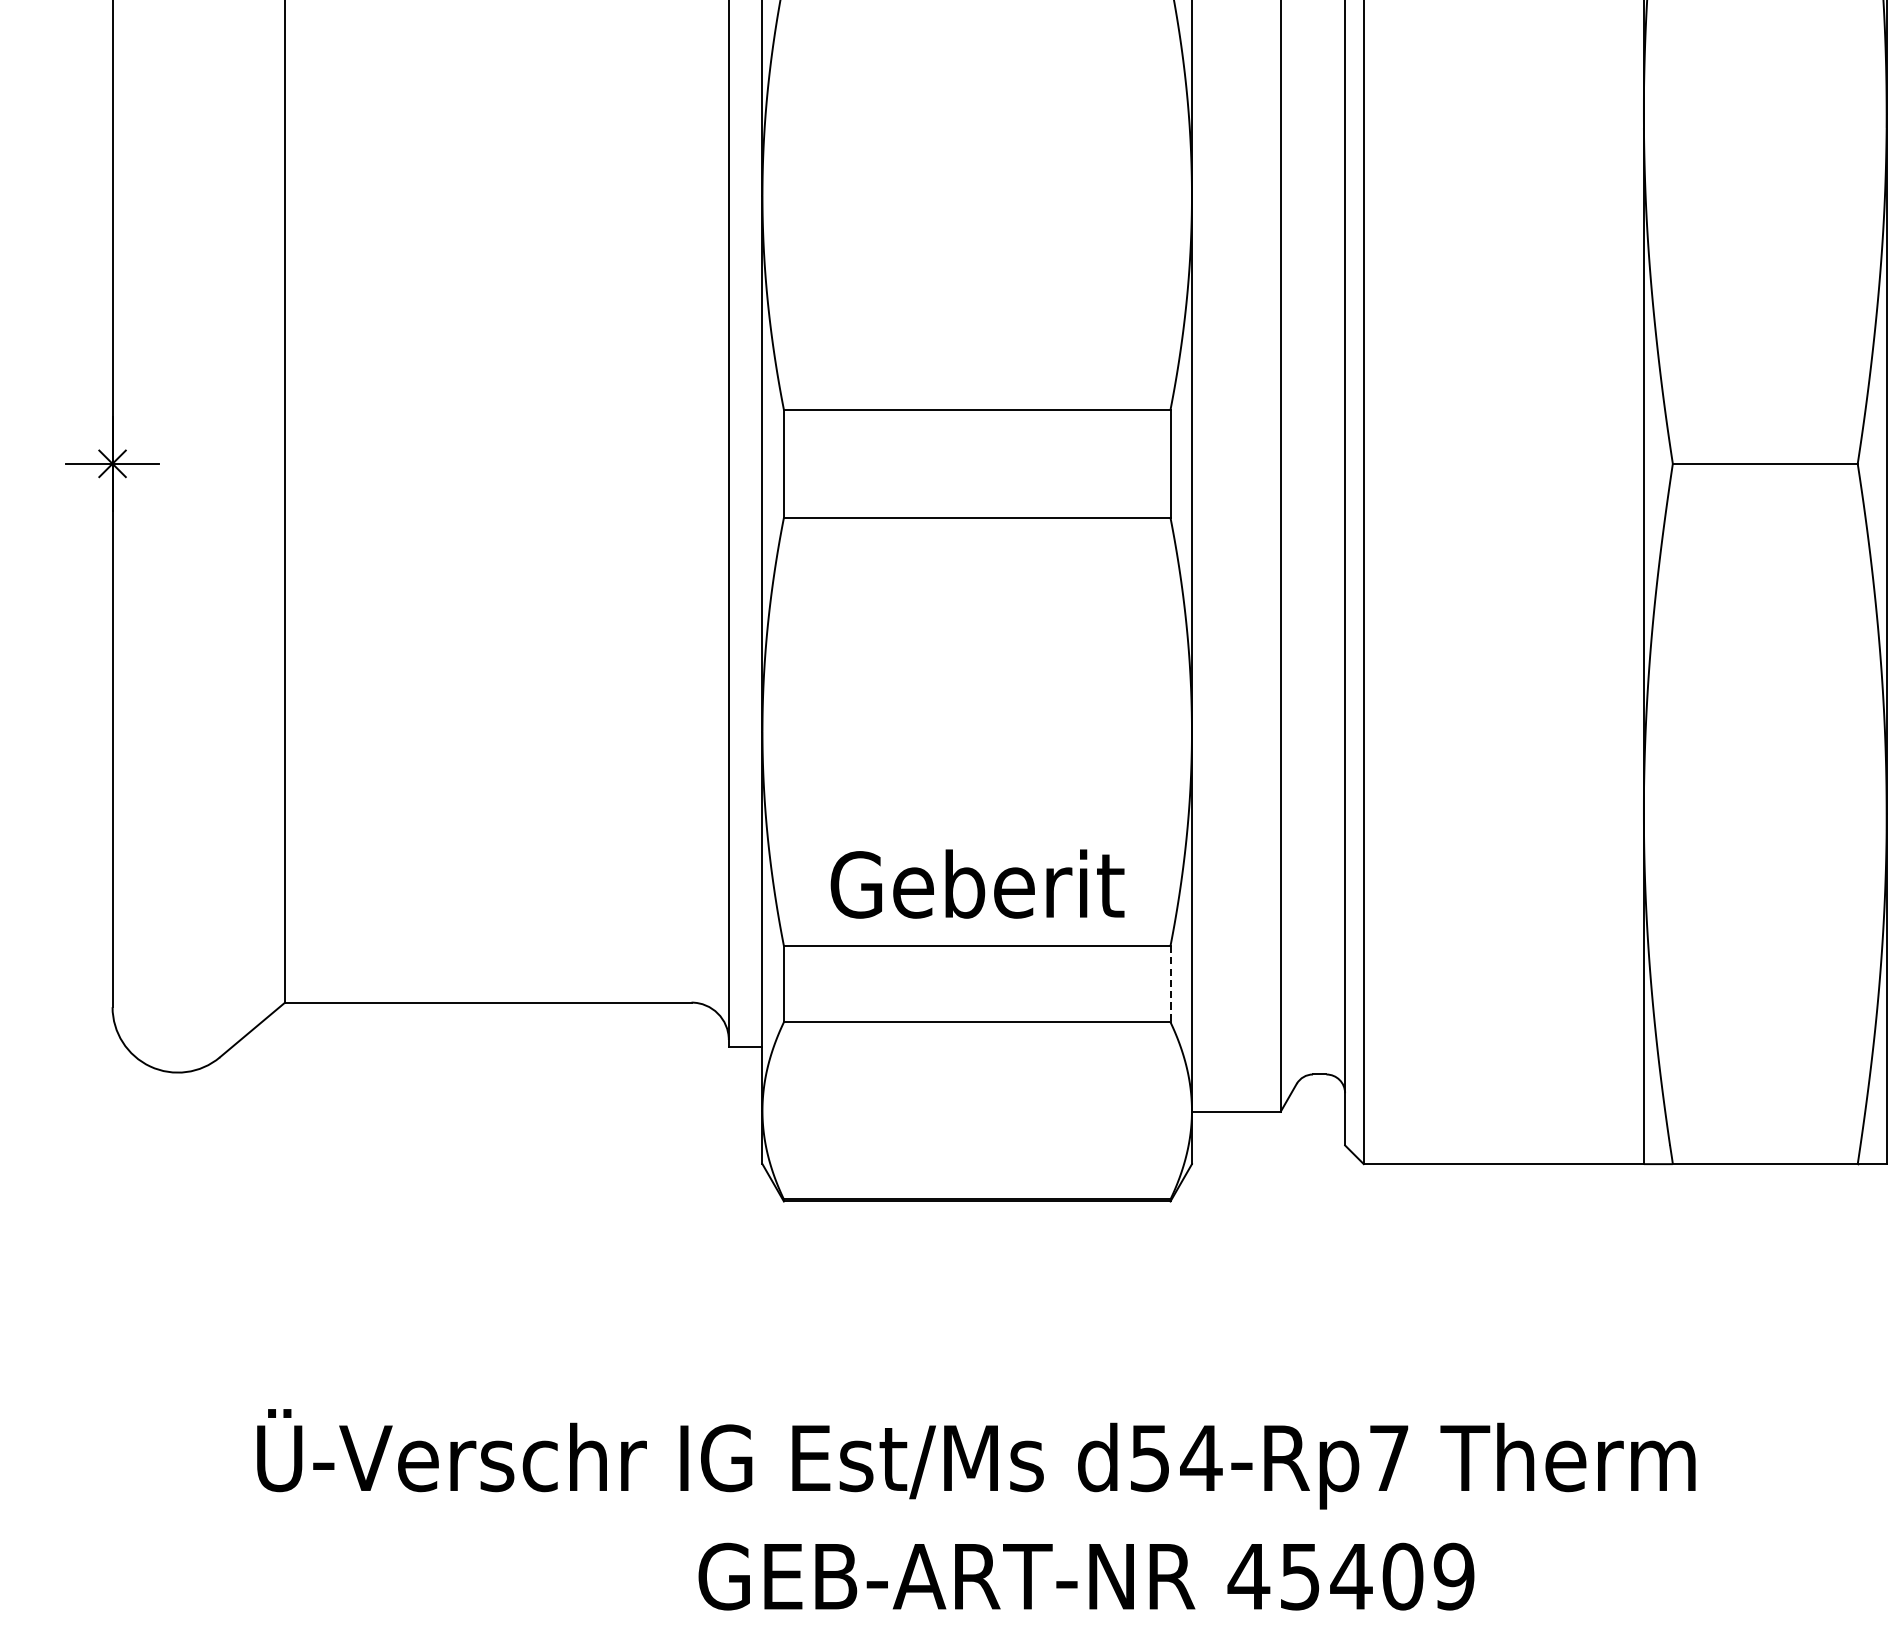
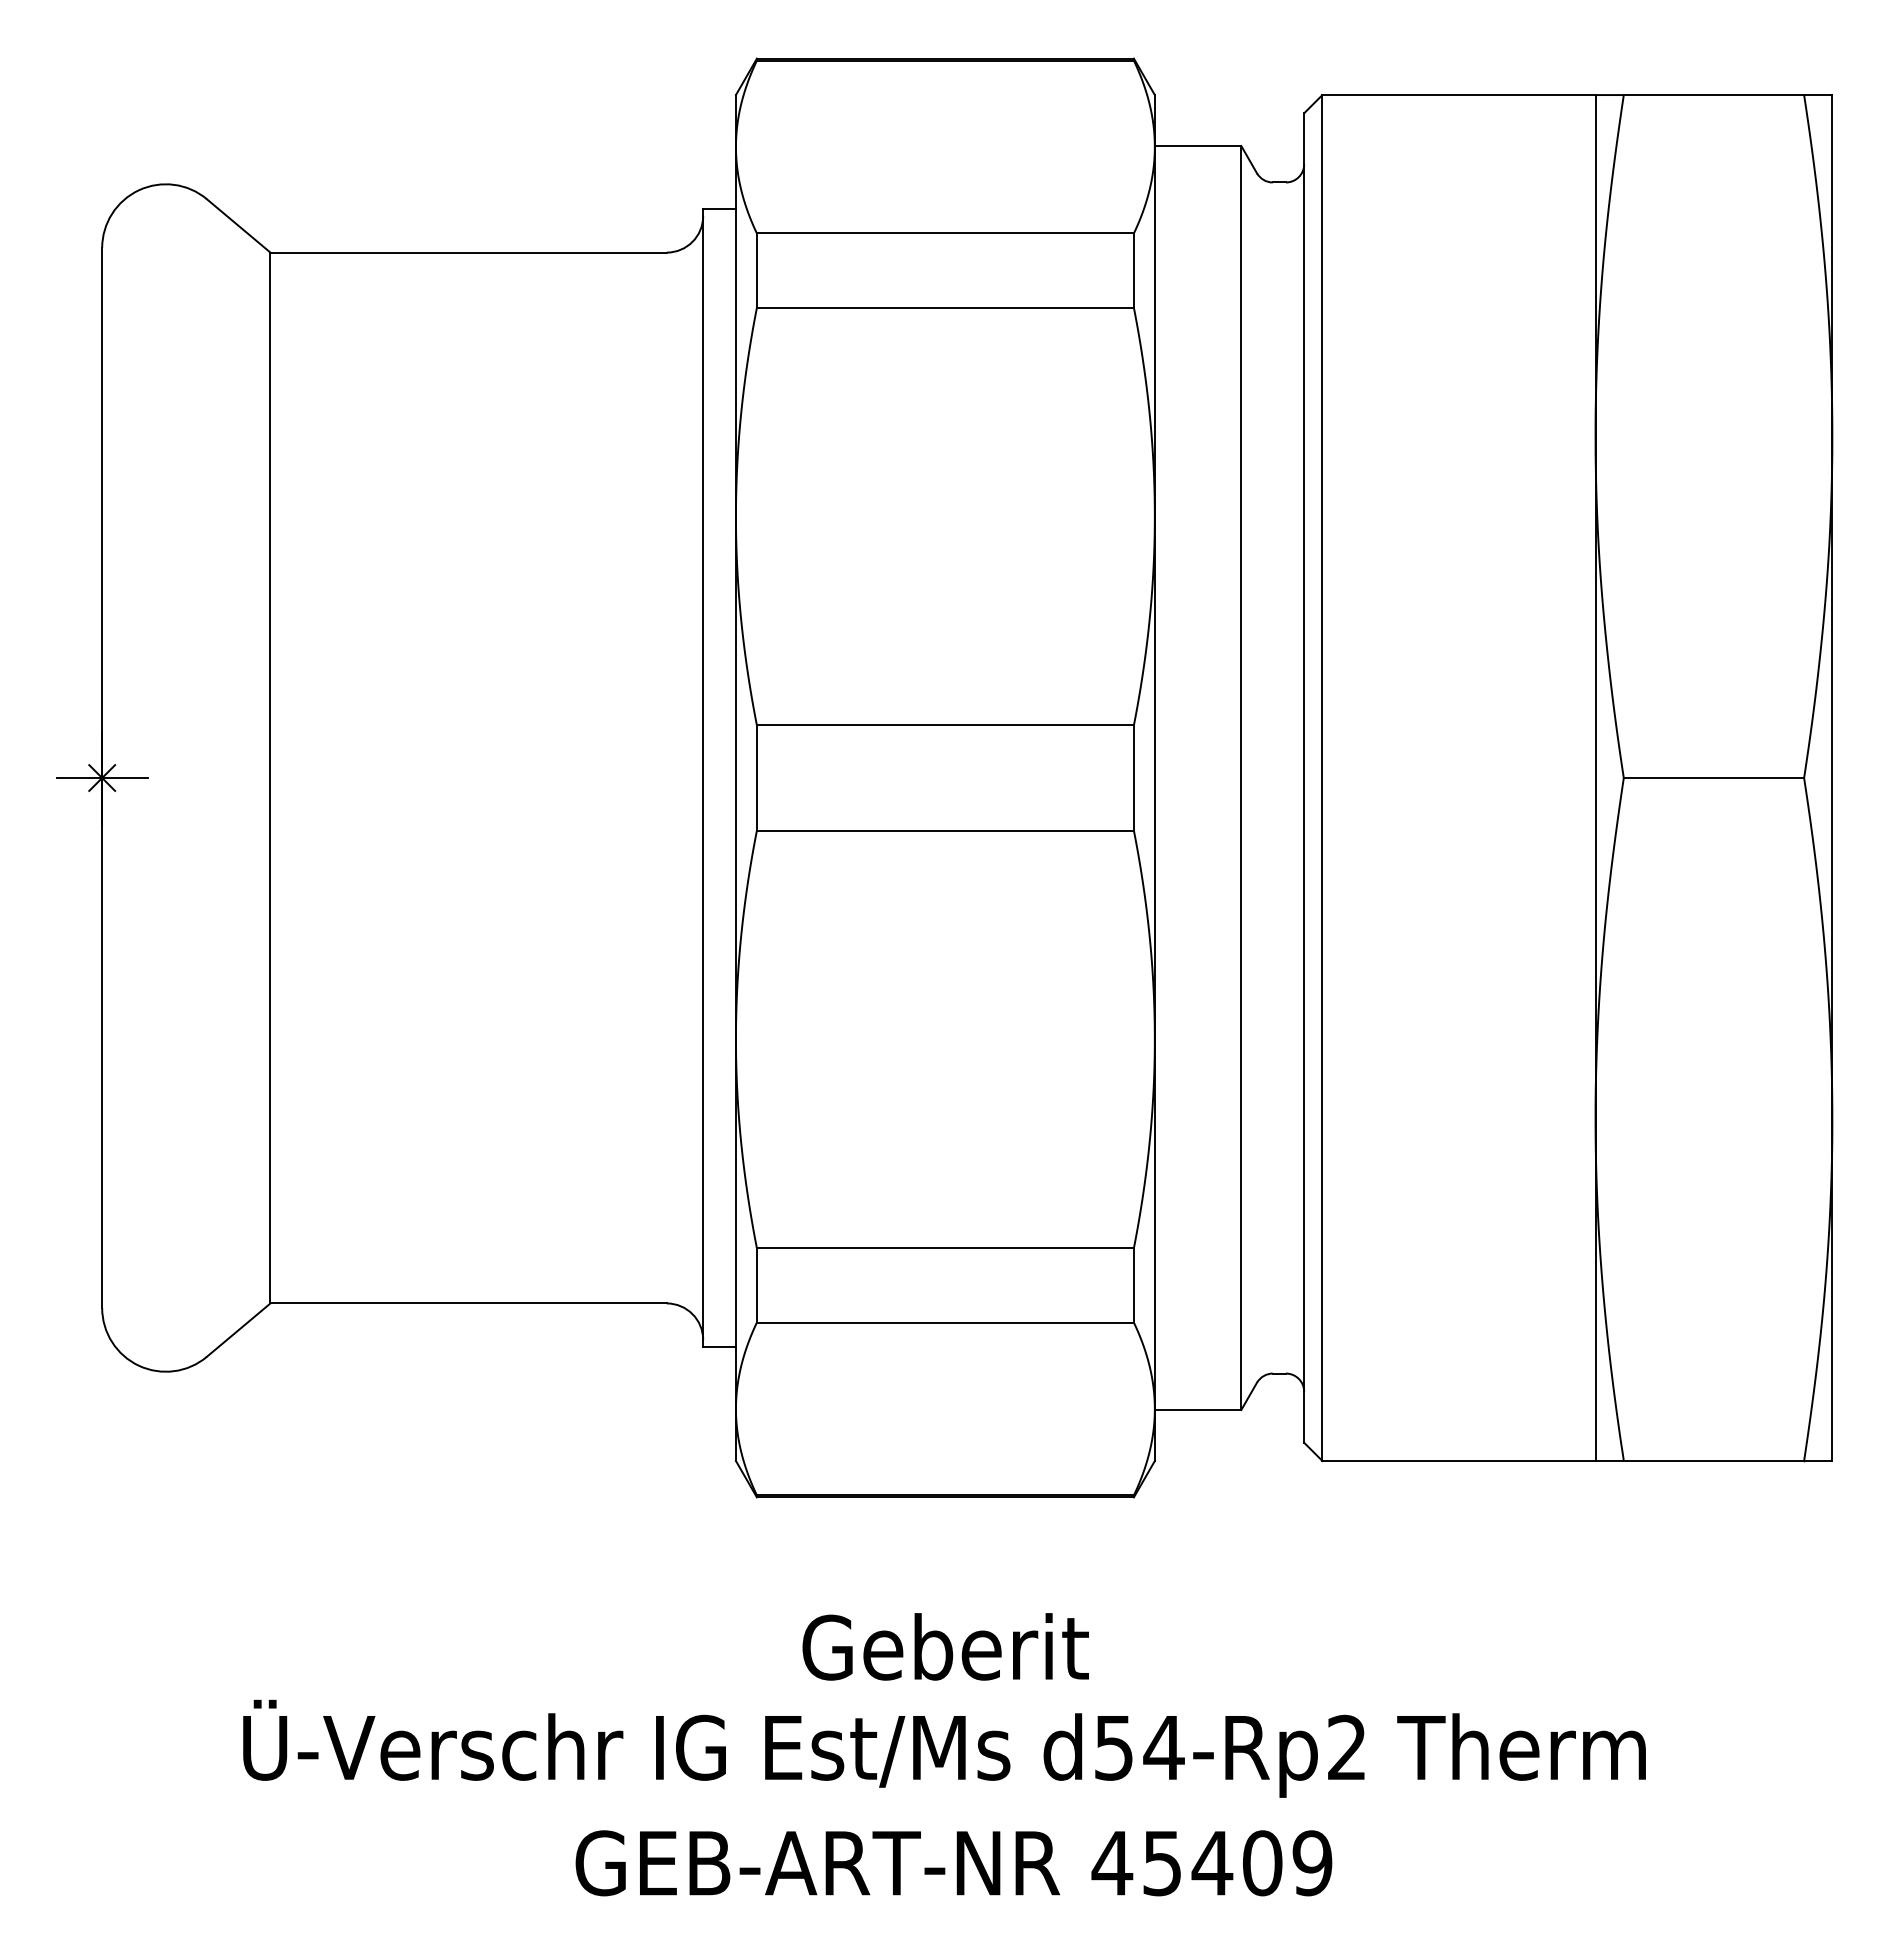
text: (977, 883) -> (945, 1646), moved
line: (1170, 984) -> (1133, 1285), dashed -> solid
text: (1388, 1456) -> (1346, 1746), d54-Rp7 -> d54-Rp2
text: (1086, 1576) -> (953, 1863), moved

